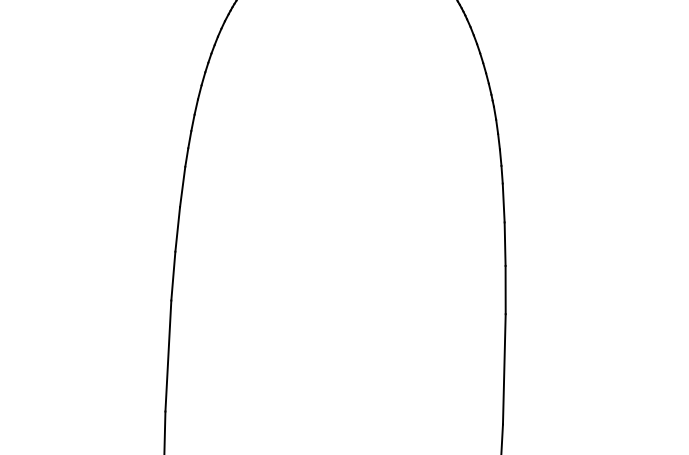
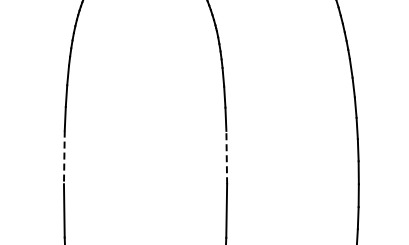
line: (168, 356) -> (64, 157), solid -> dashed
line: (503, 369) -> (226, 157), solid -> dashed

